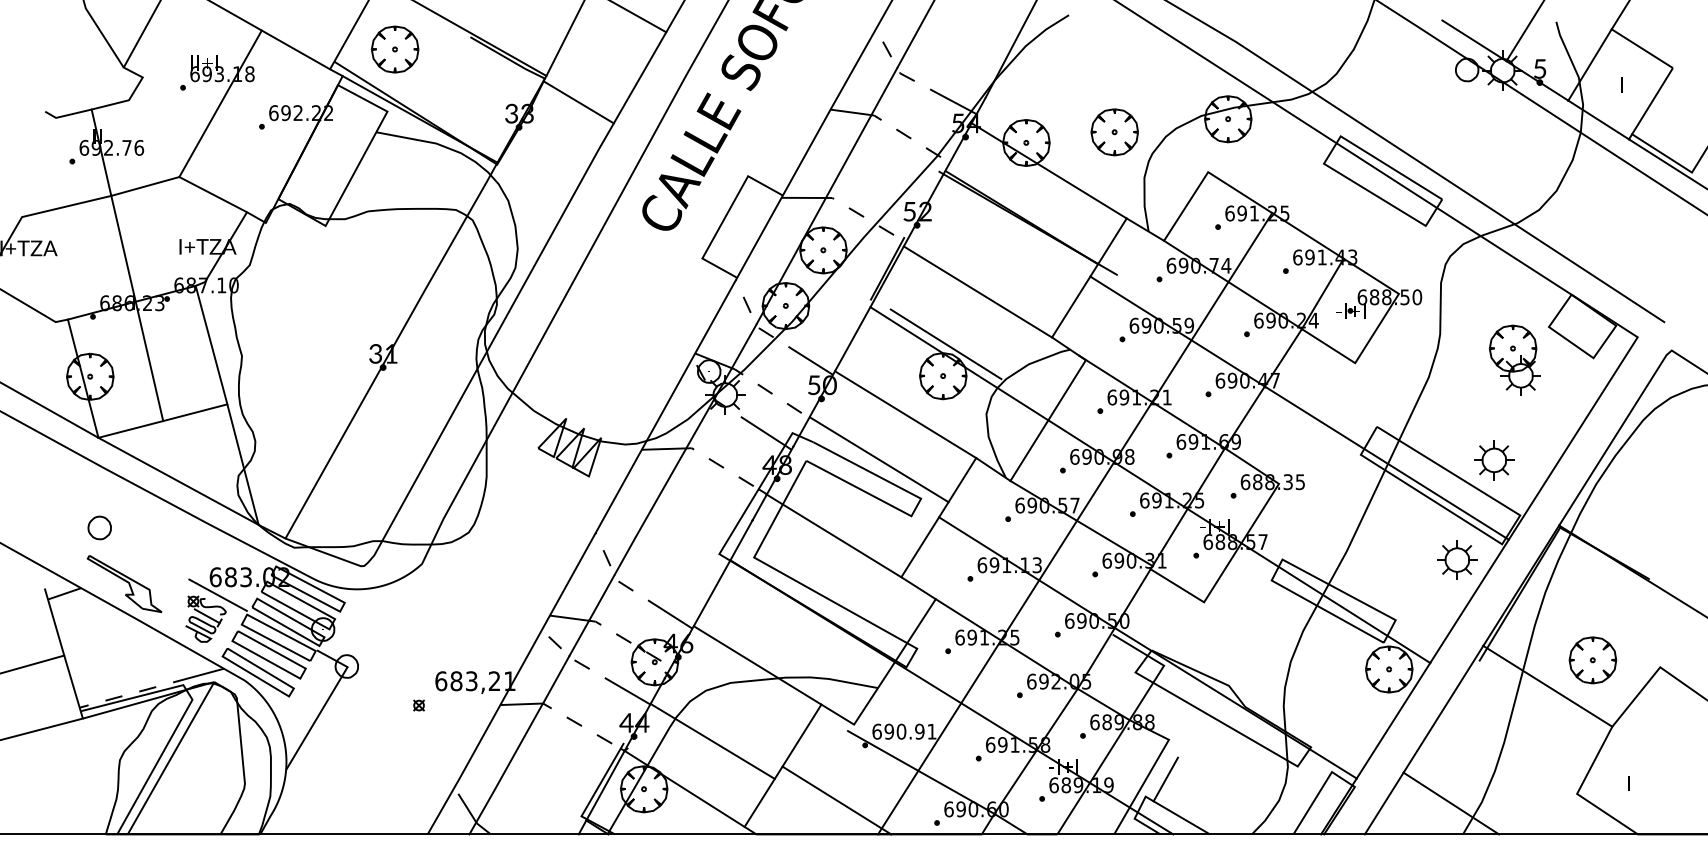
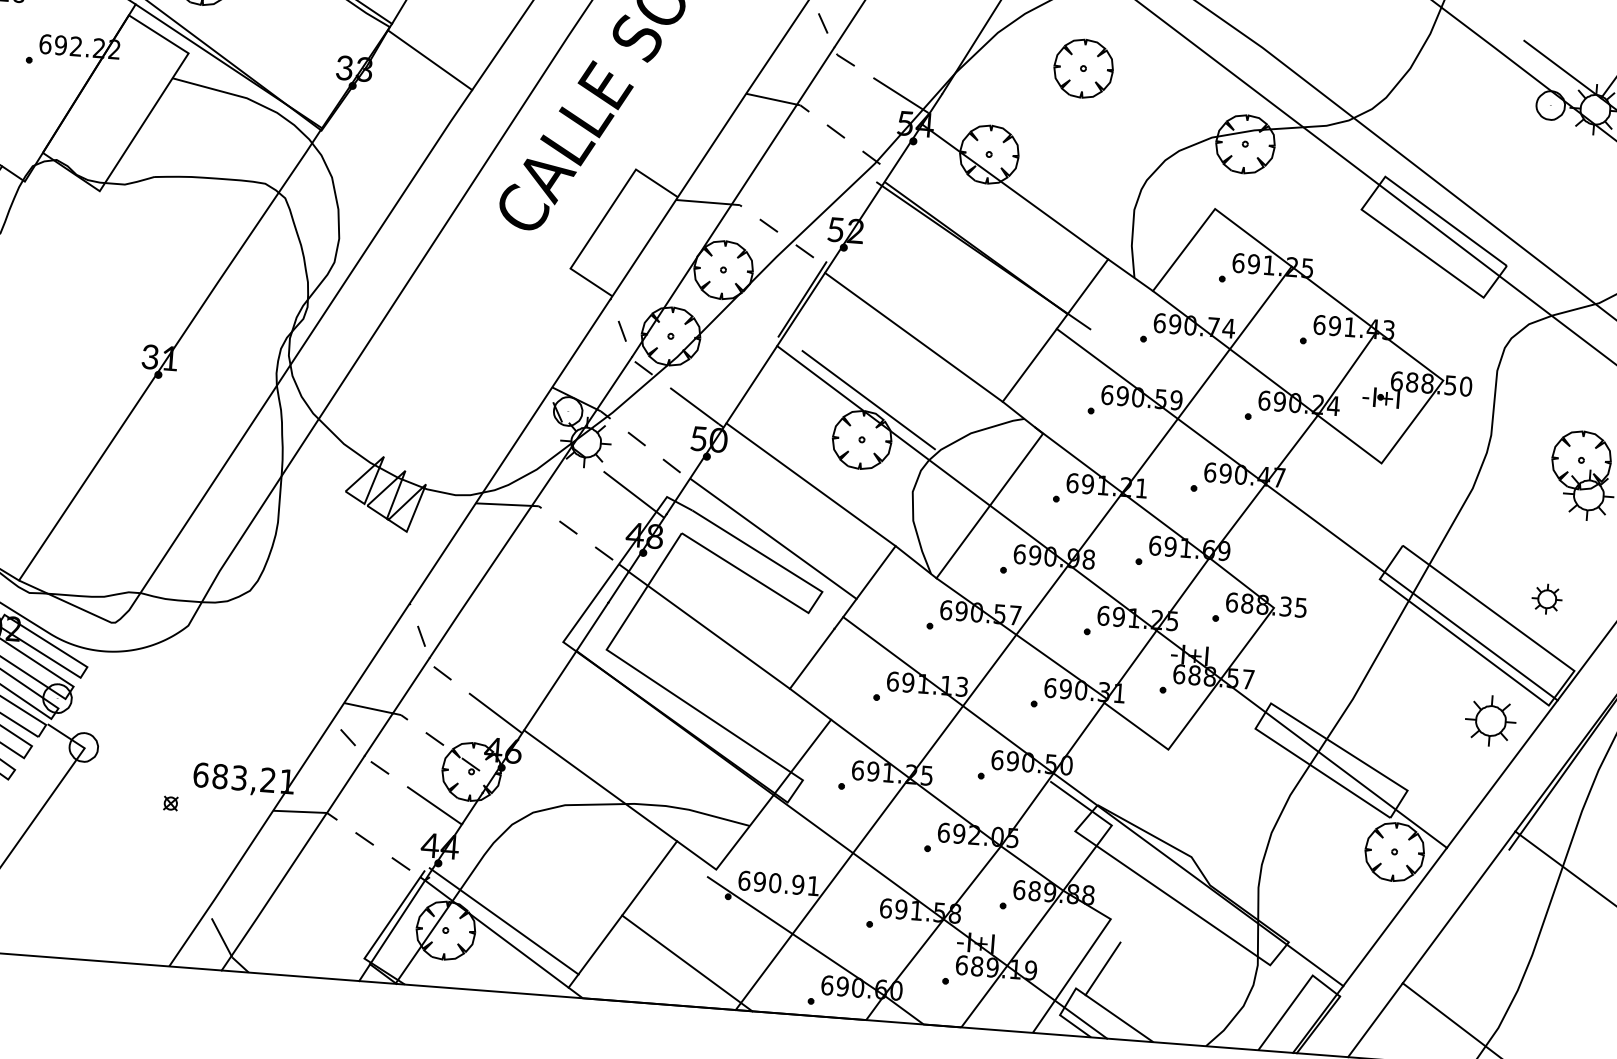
part: (1114, 132) -> (1083, 68), moved
part: (1494, 460) -> (1547, 599), size x0.6
line: (712, 740) -> (504, 920), moved

